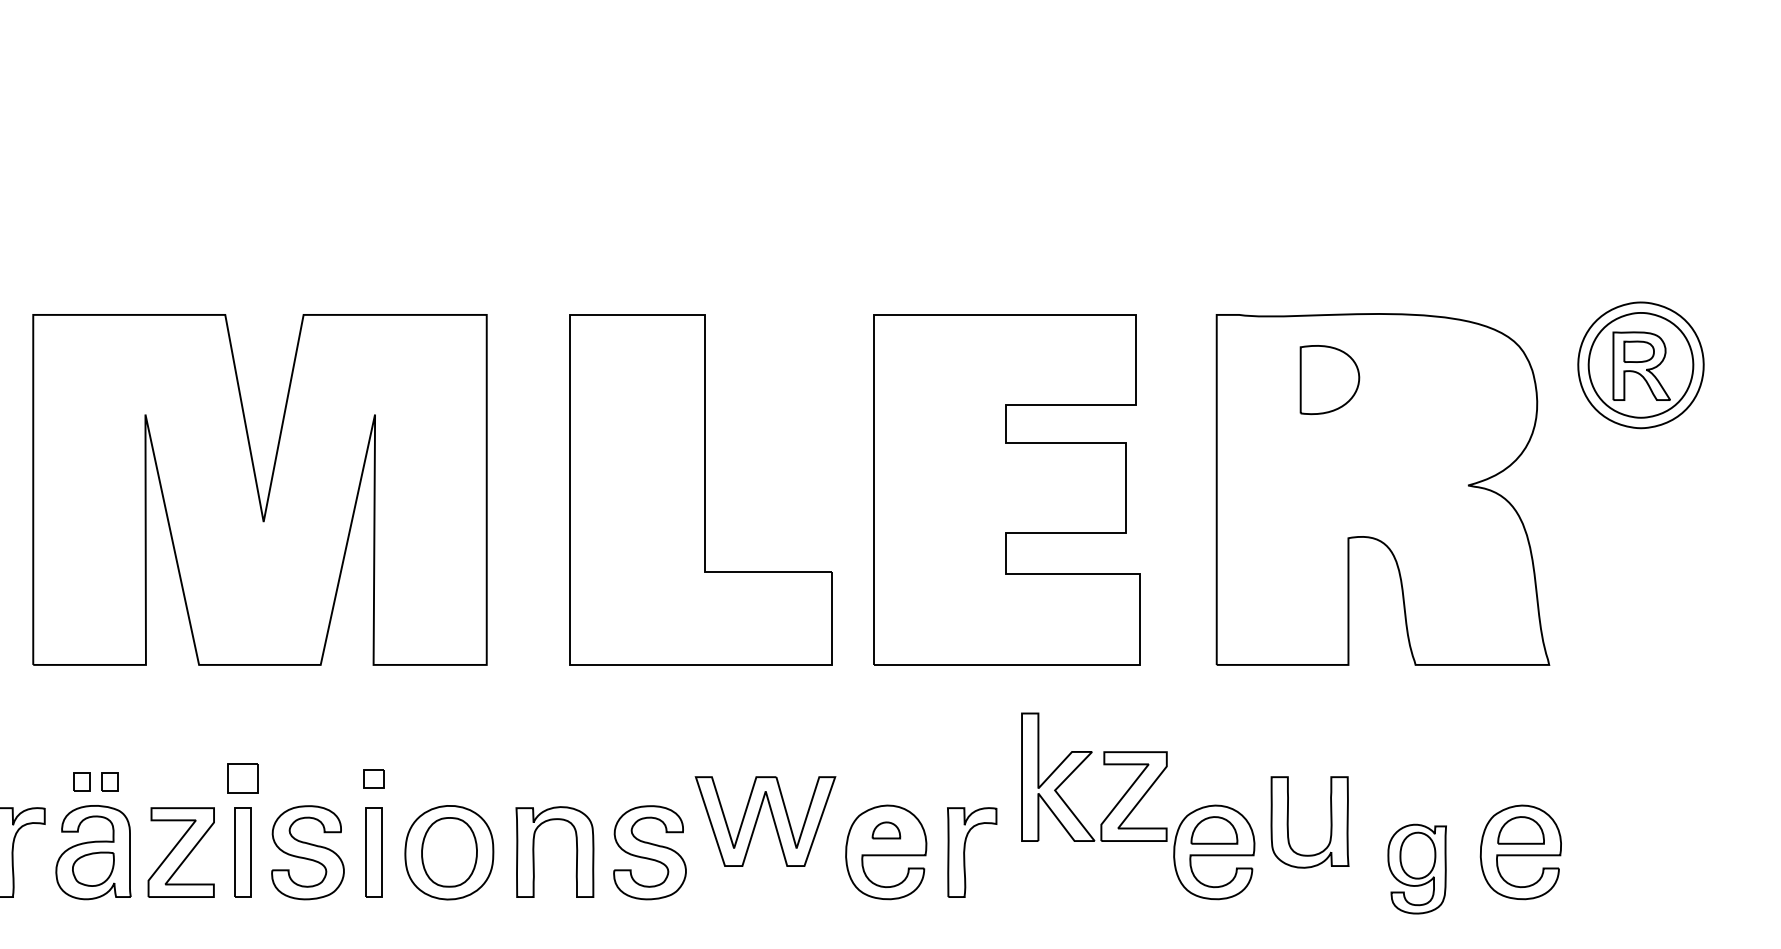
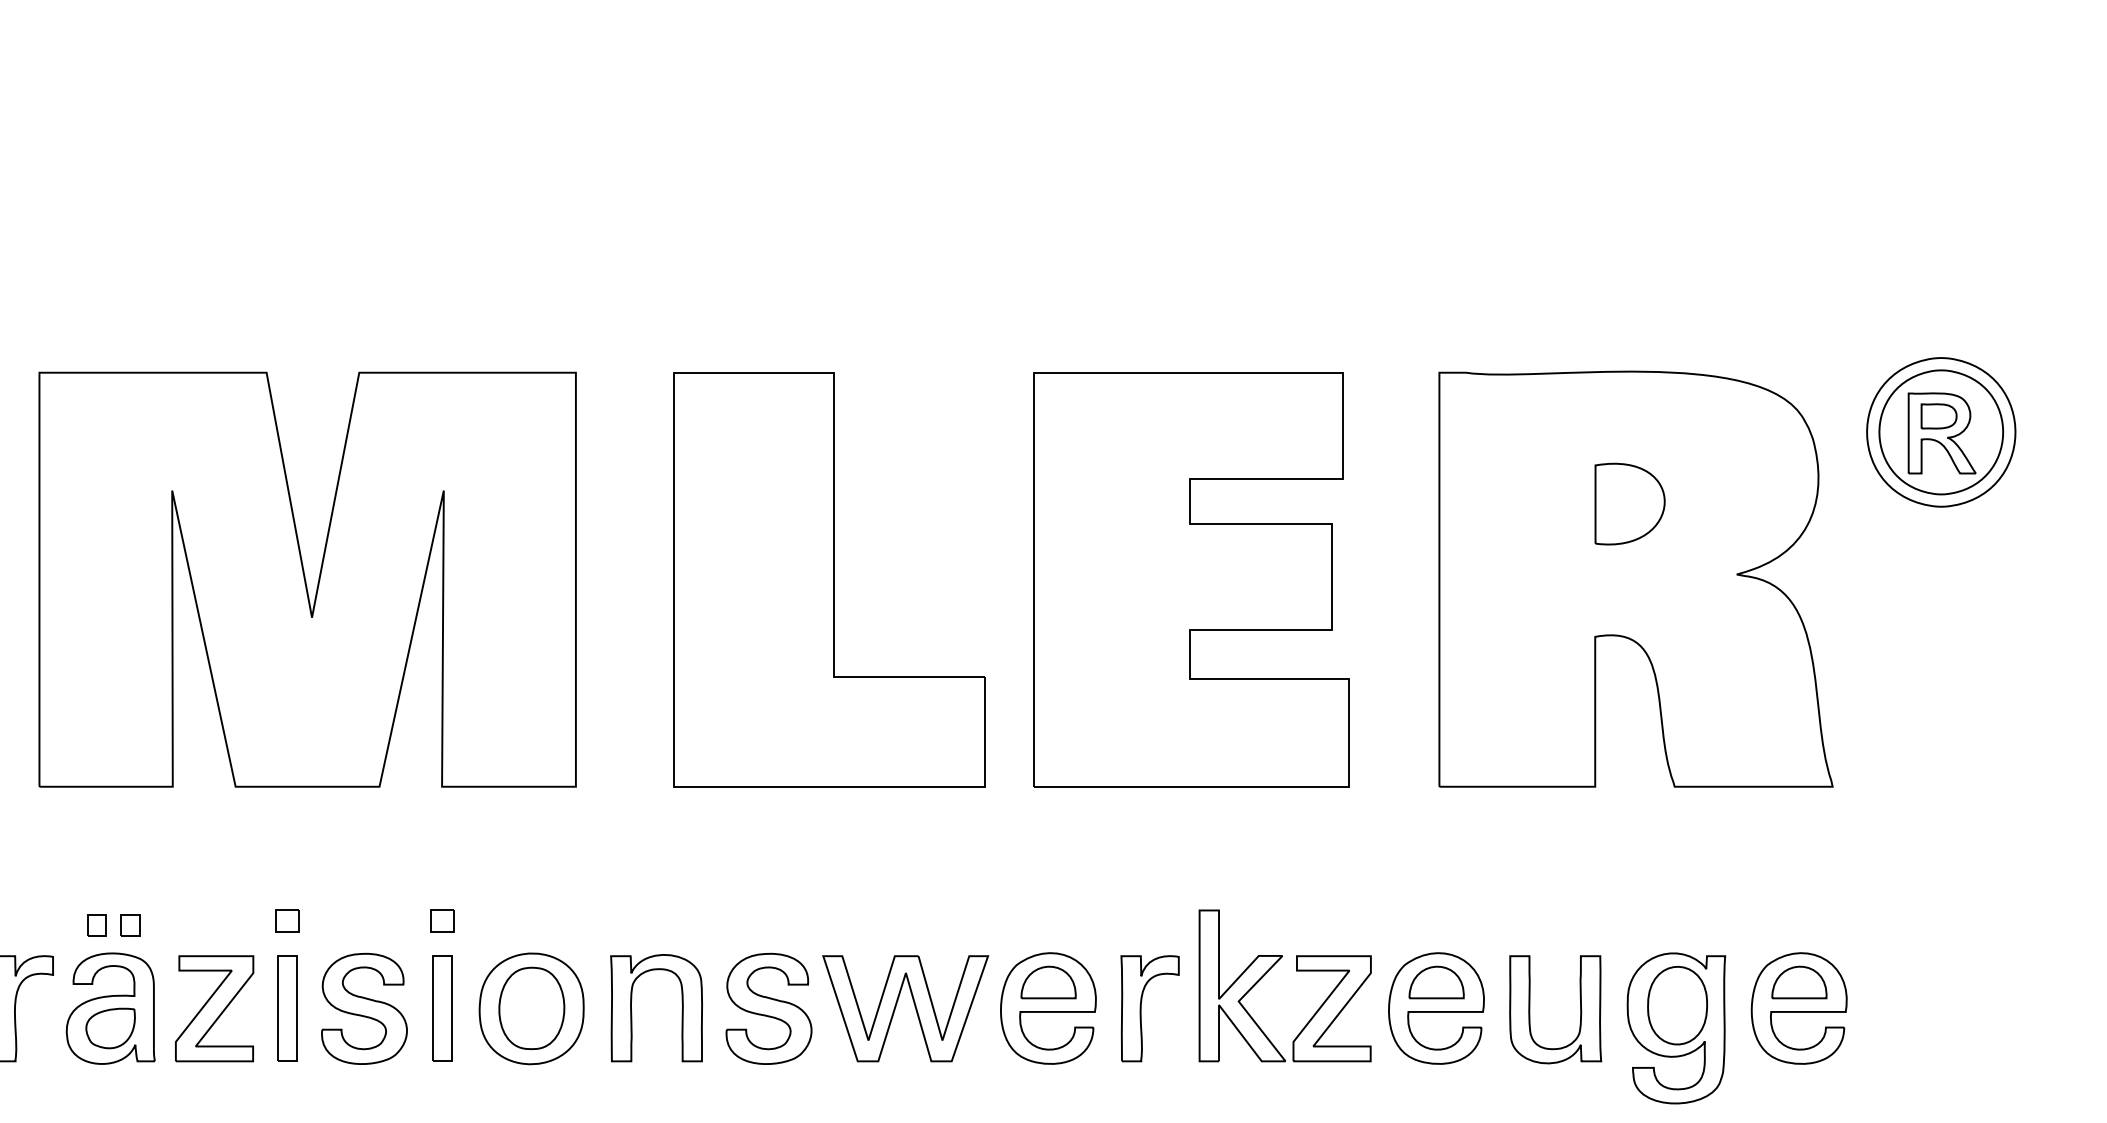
part: (1329, 380) -> (1629, 504), moved
part: (1103, 765) -> (1295, 971), moved
part: (242, 778) -> (286, 921), size x0.62
part: (772, 819) -> (913, 1006), moved
part: (1288, 822) -> (1530, 1009), moved
part: (886, 830) -> (1048, 982), size x1.67
part: (1417, 868) -> (1676, 1027), size x1.43

